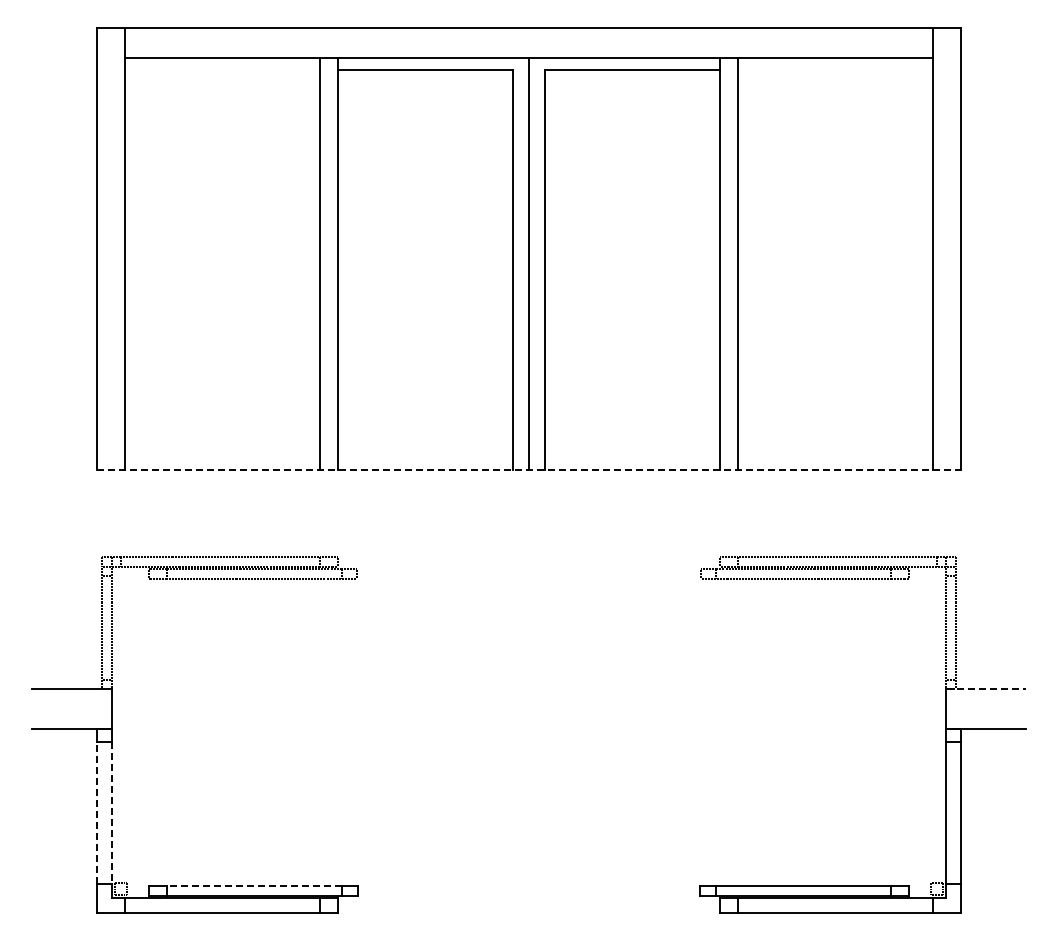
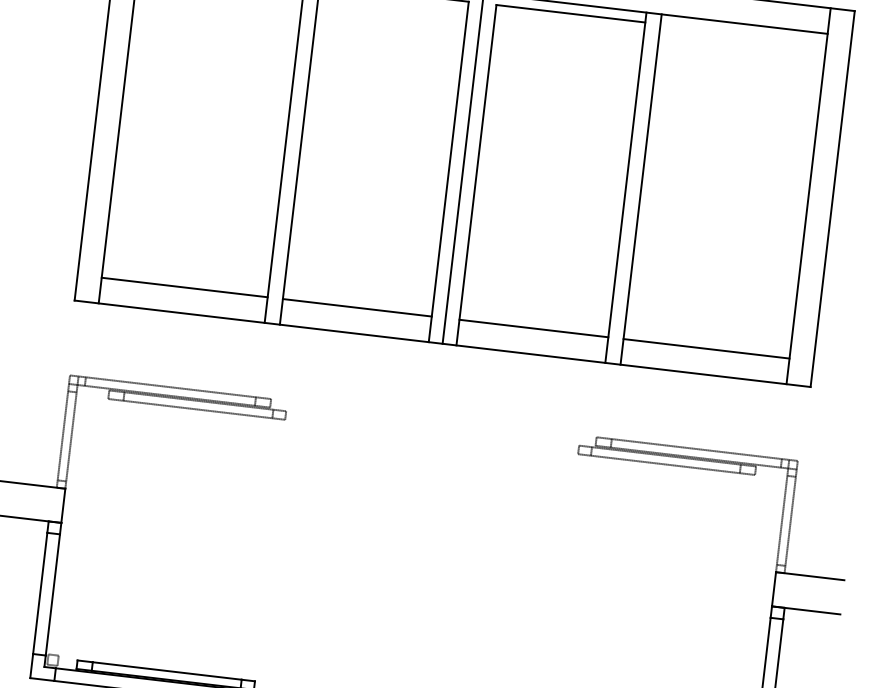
line: (222, 439) -> (184, 287), added
line: (425, 439) -> (357, 307), added
line: (632, 439) -> (533, 328), added
line: (834, 439) -> (705, 348), added
line: (529, 469) -> (443, 343), dashed -> solid
line: (986, 688) -> (810, 576), dashed -> solid
line: (97, 812) -> (40, 592), dashed -> solid
line: (111, 813) -> (52, 595), dashed -> solid
line: (254, 885) -> (167, 670), dashed -> solid

